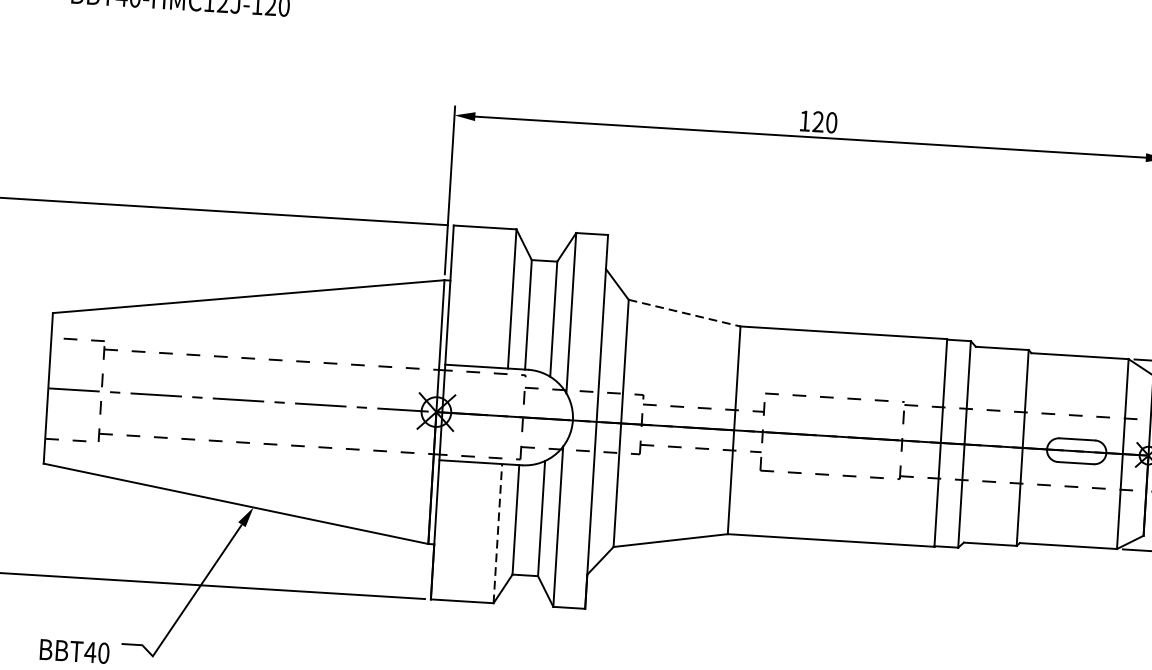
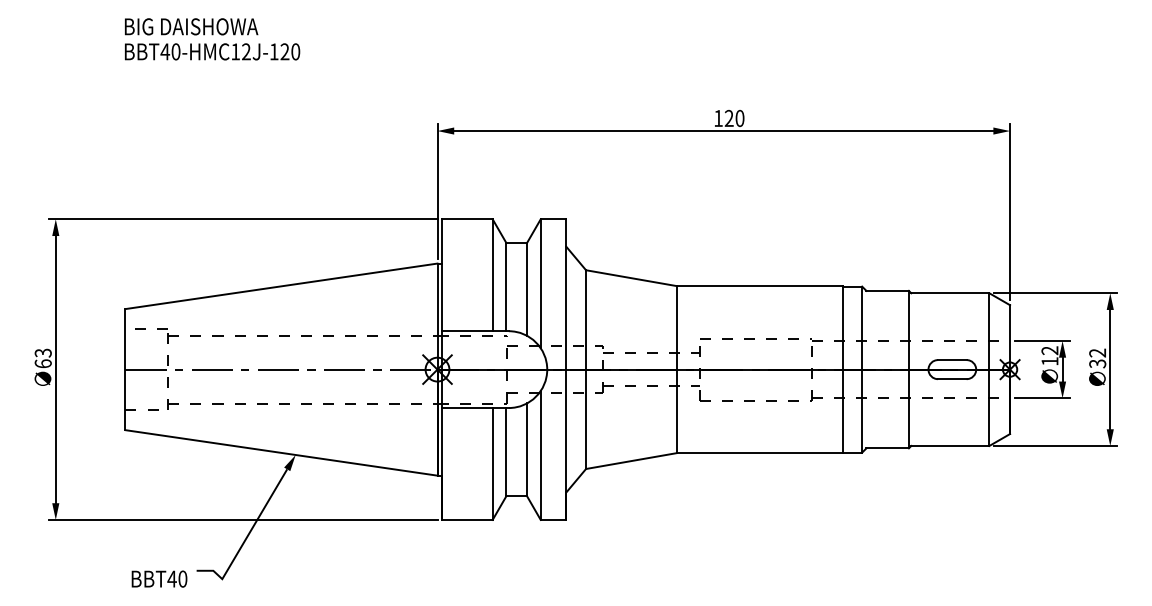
line: (684, 313) -> (631, 278), dashed -> solid
line: (497, 533) -> (492, 463), dashed -> solid

